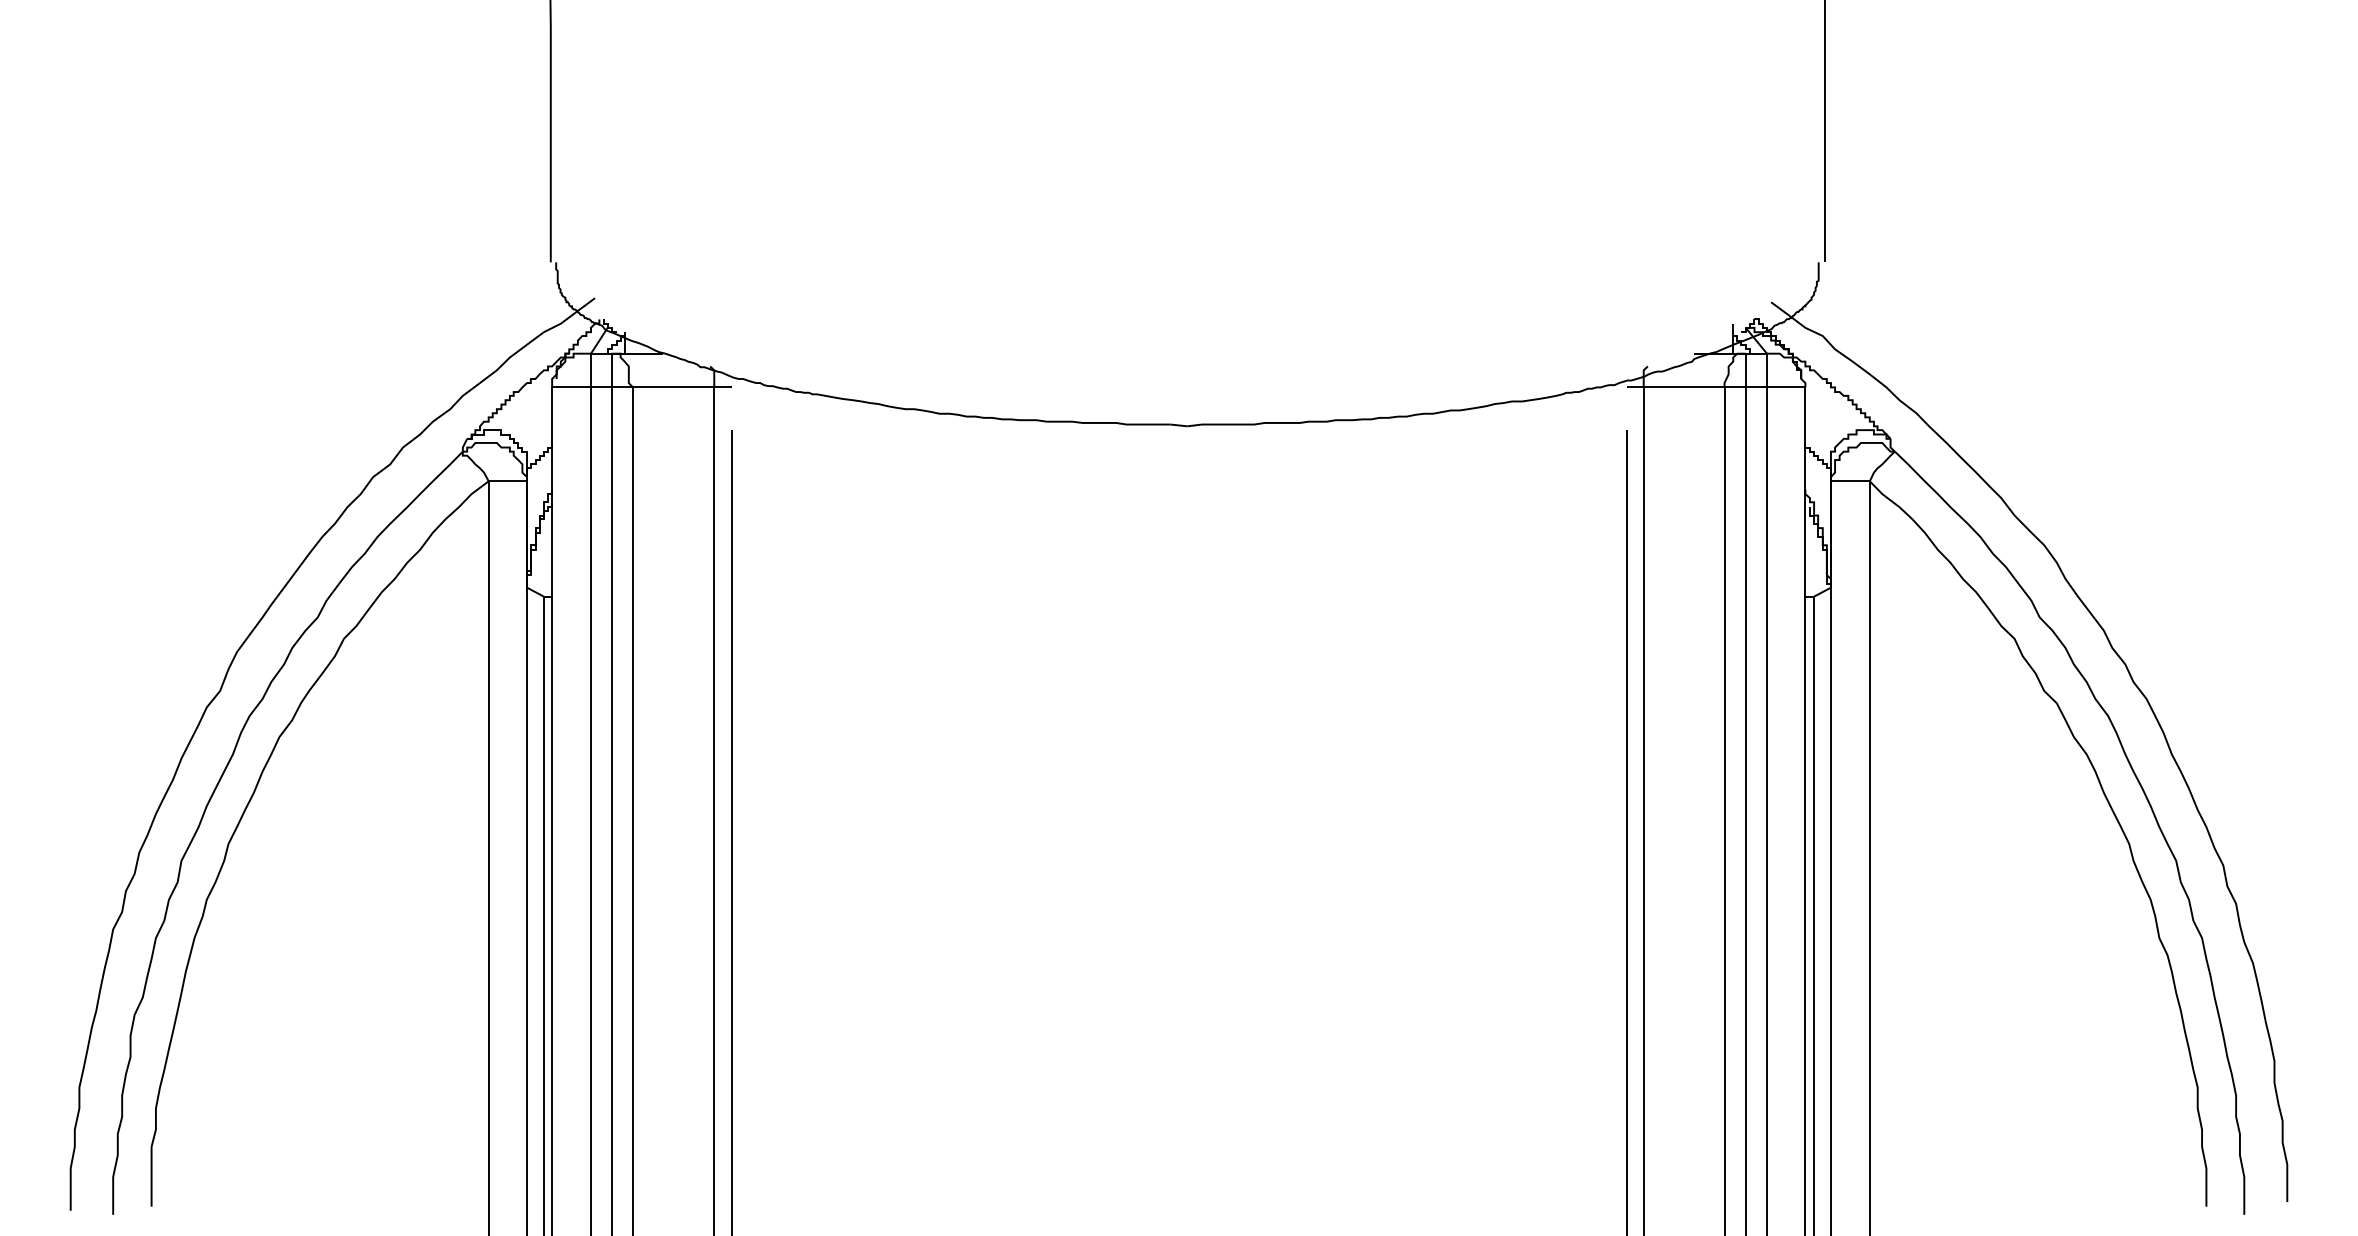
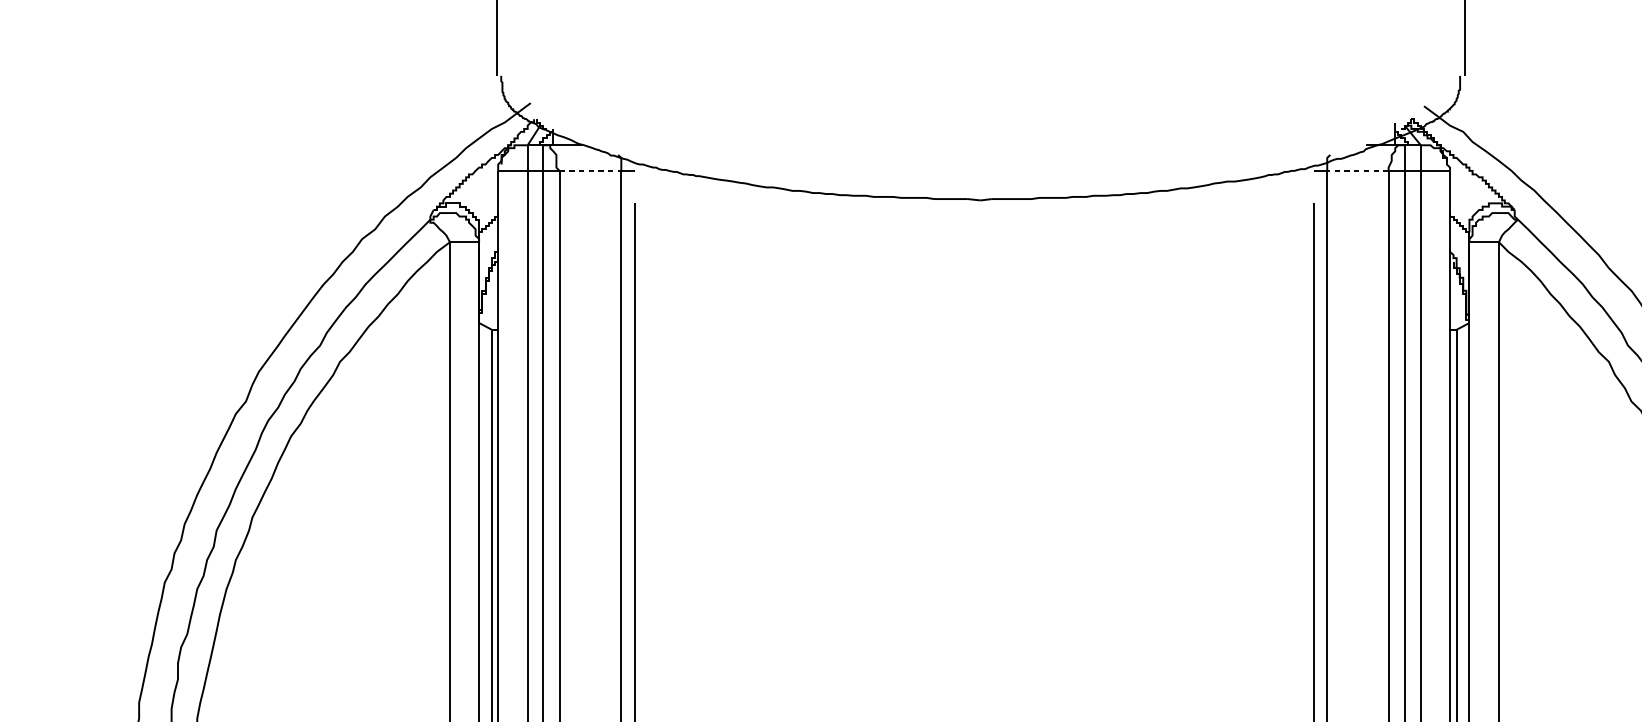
line: (673, 387) -> (590, 170), solid -> dashed
line: (1683, 387) -> (1357, 170), solid -> dashed

